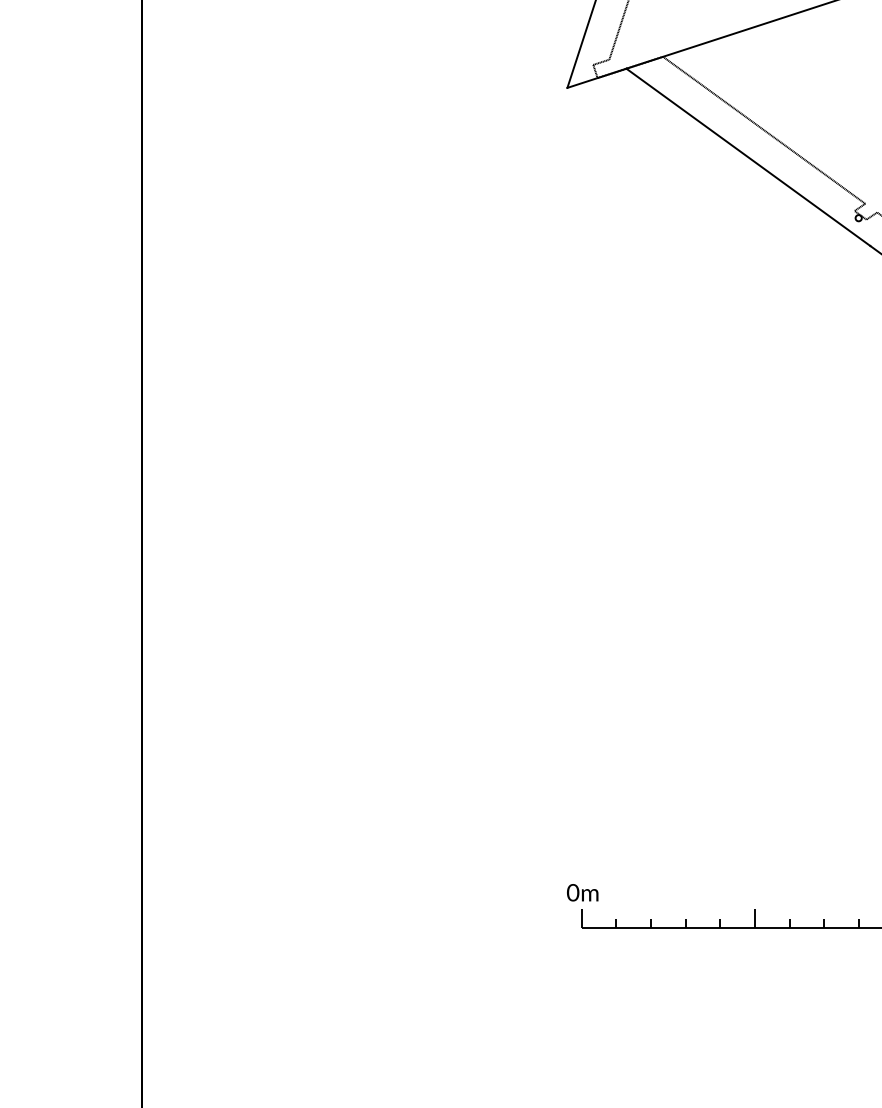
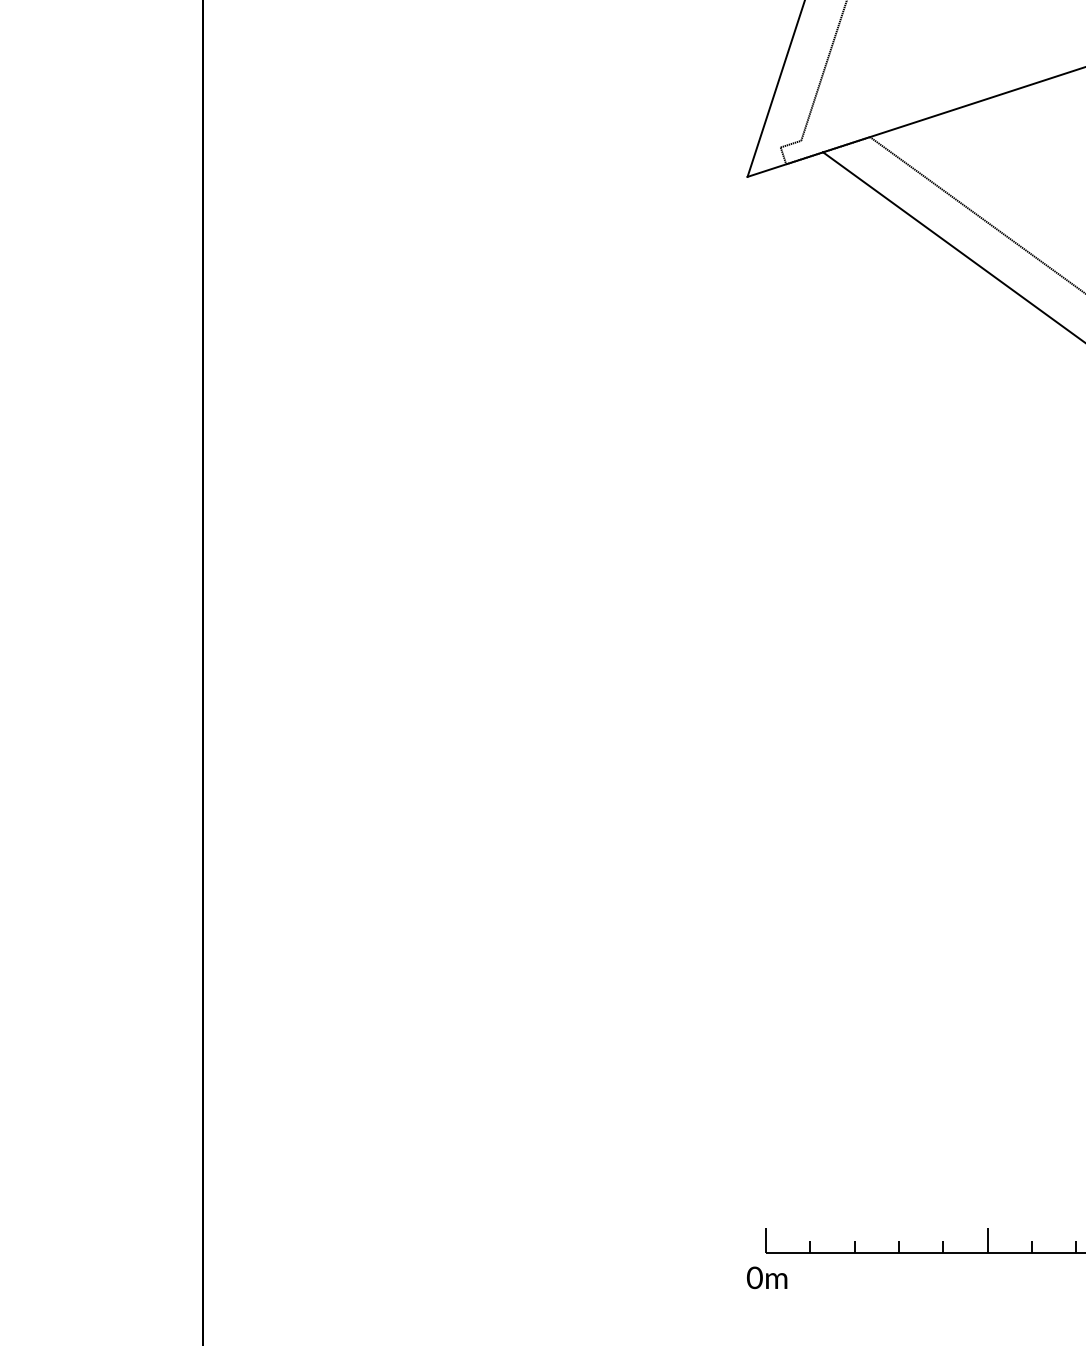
text: (582, 892) -> (766, 1277), moved

